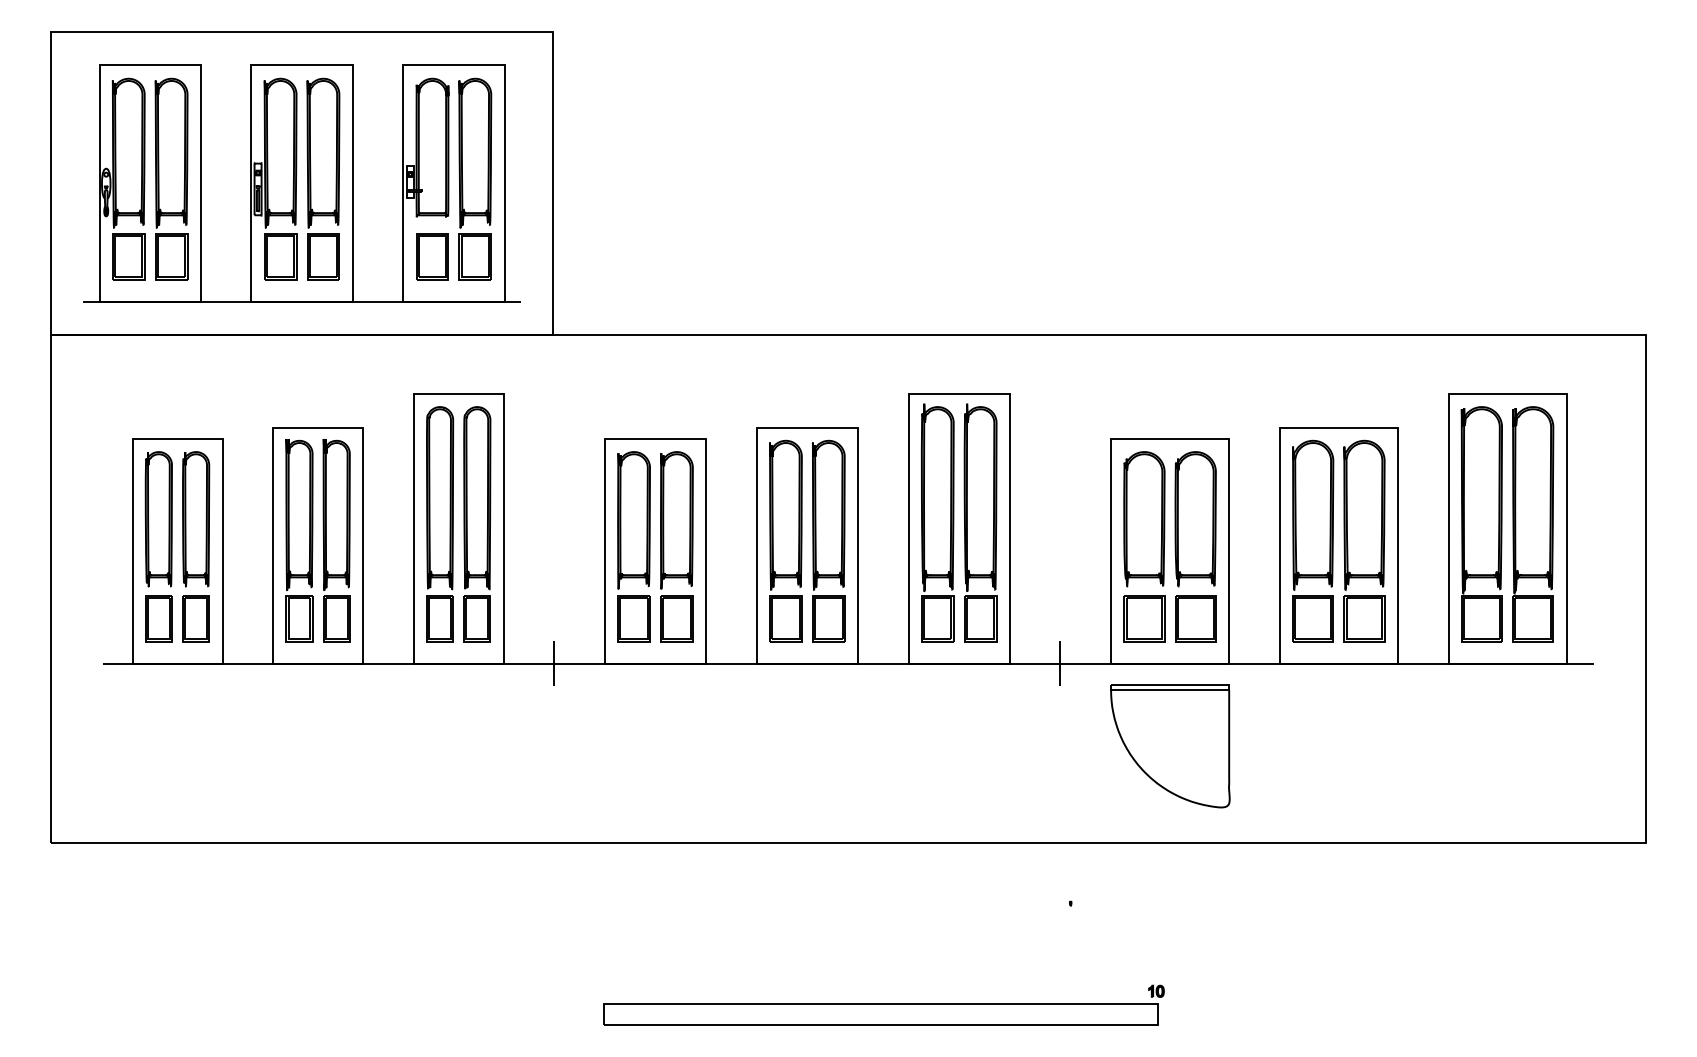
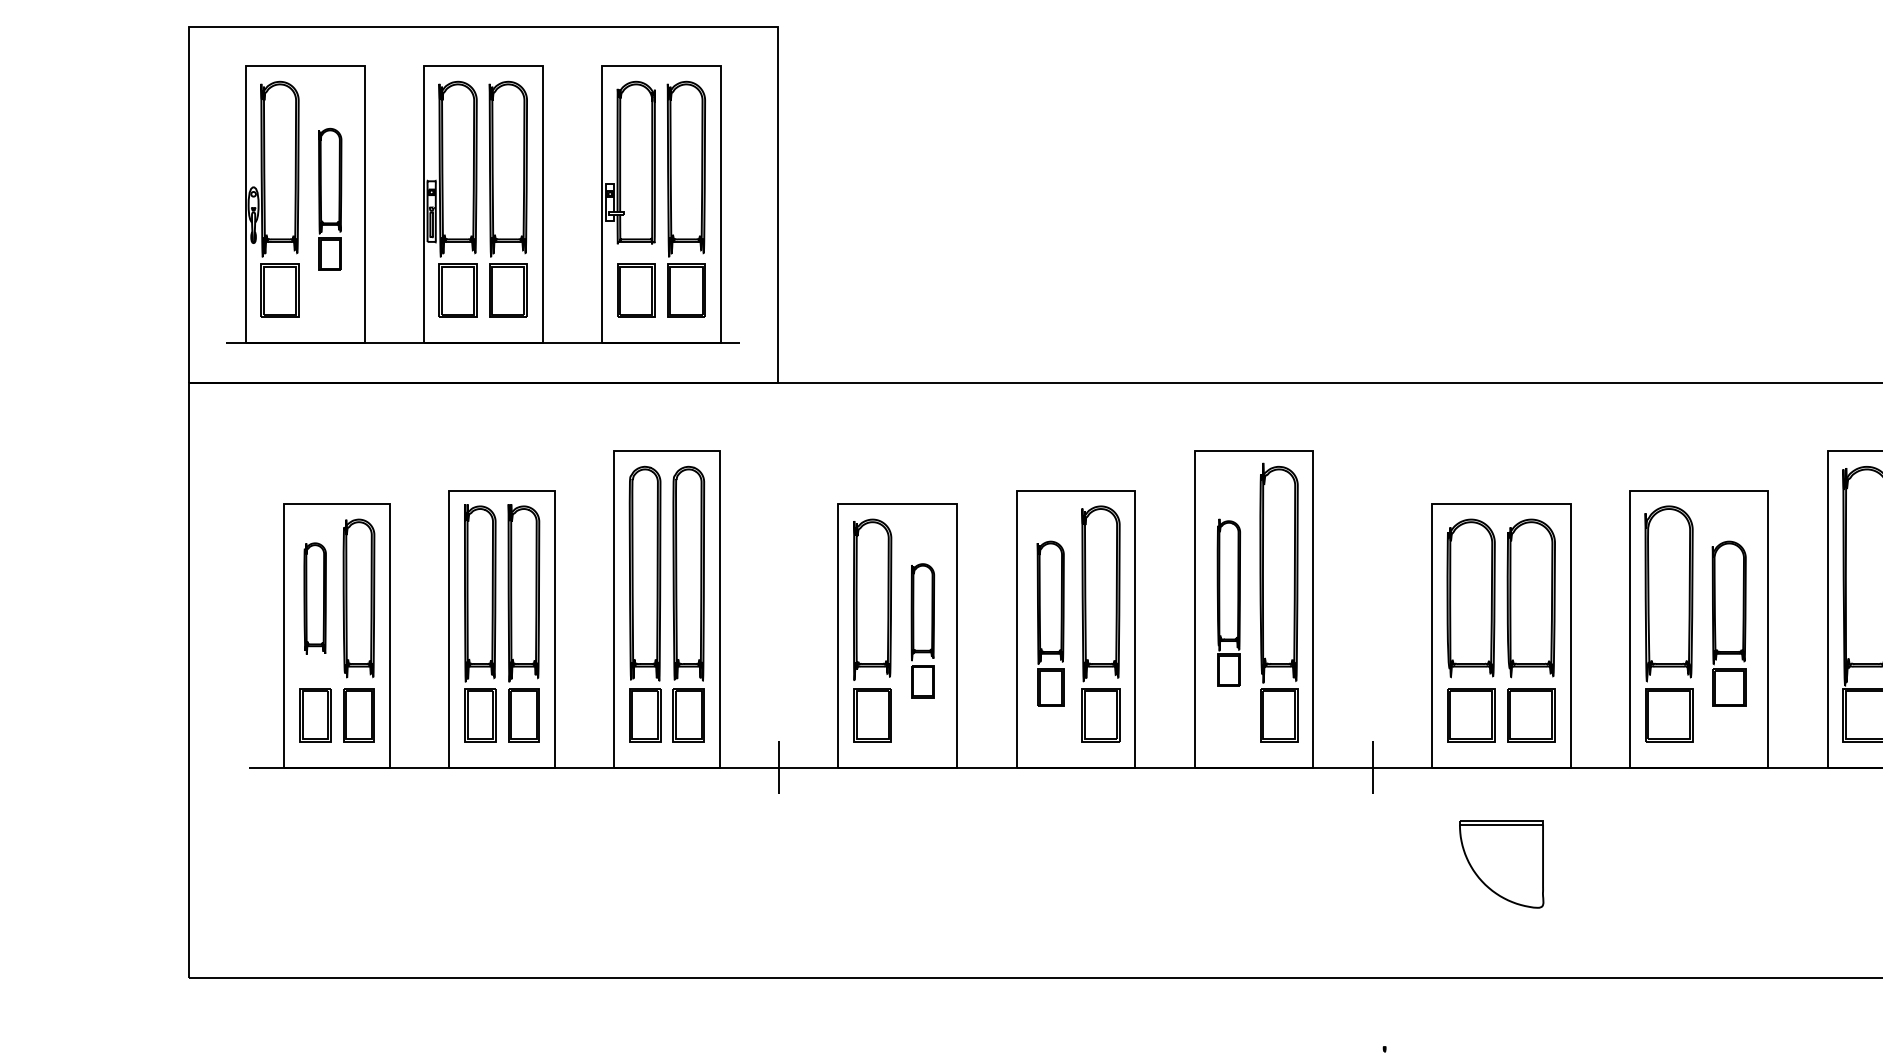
part: (171, 178) -> (330, 198), size x0.6
part: (158, 519) -> (314, 598), size x0.7
part: (937, 522) -> (1228, 602), size x0.6
part: (785, 540) -> (1050, 623), size x0.7
part: (1364, 540) -> (1729, 623), size x0.7
part: (676, 546) -> (922, 630), size x0.6
part: (1170, 746) -> (1501, 864), size x0.6

